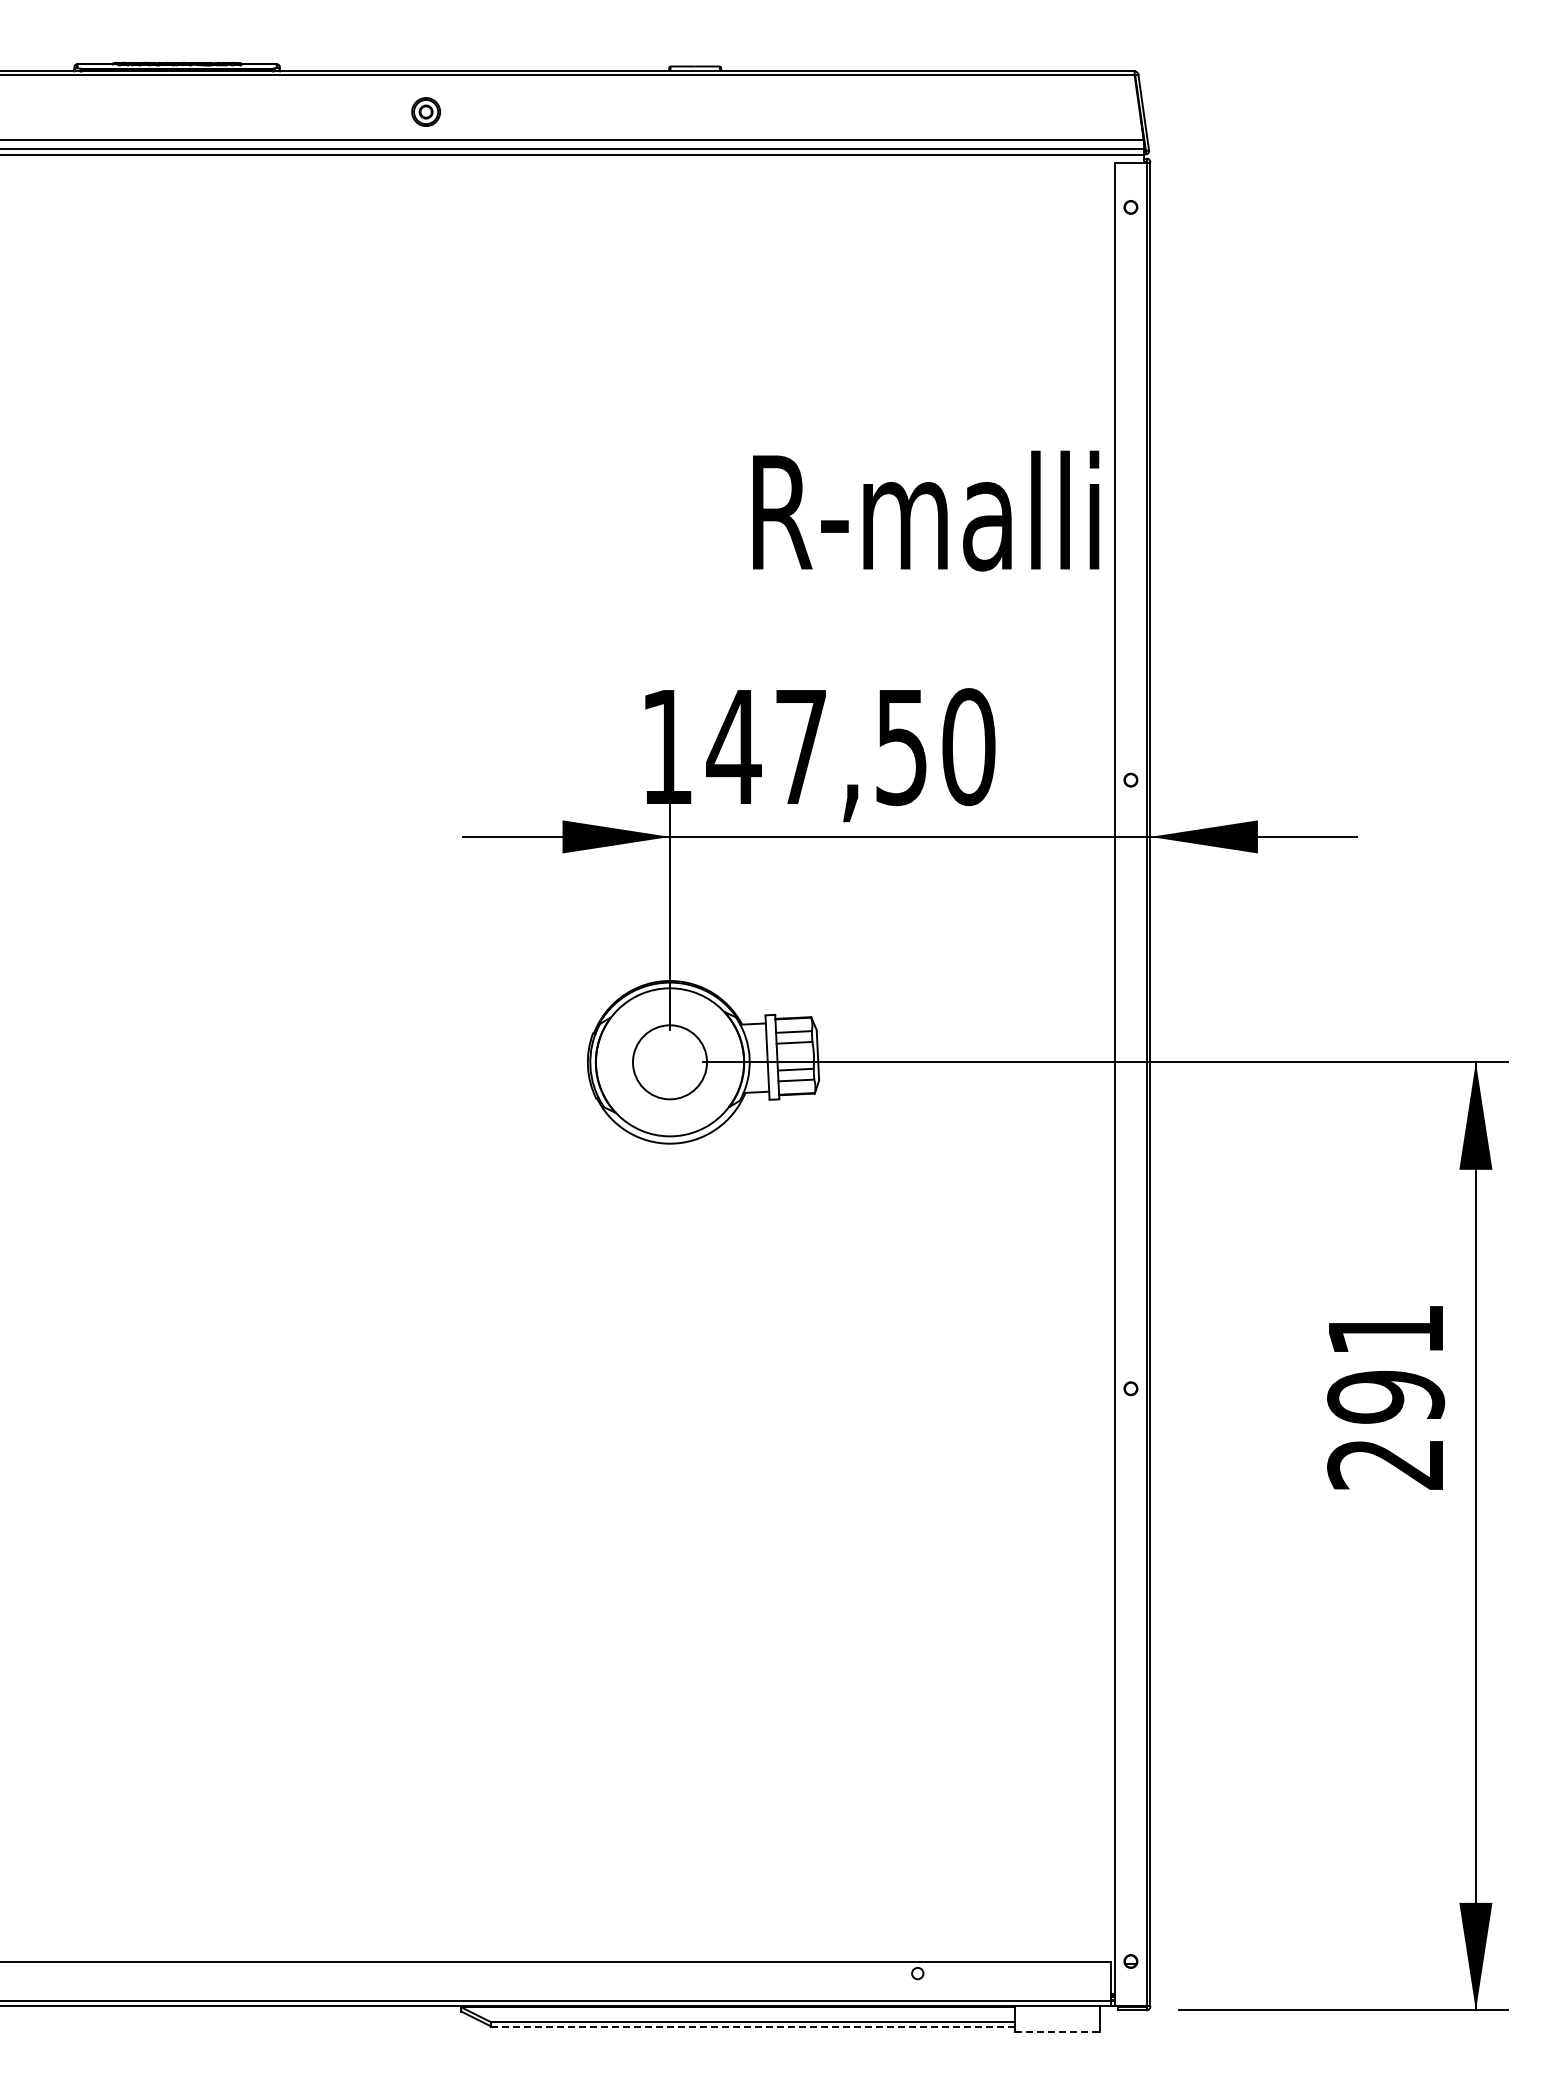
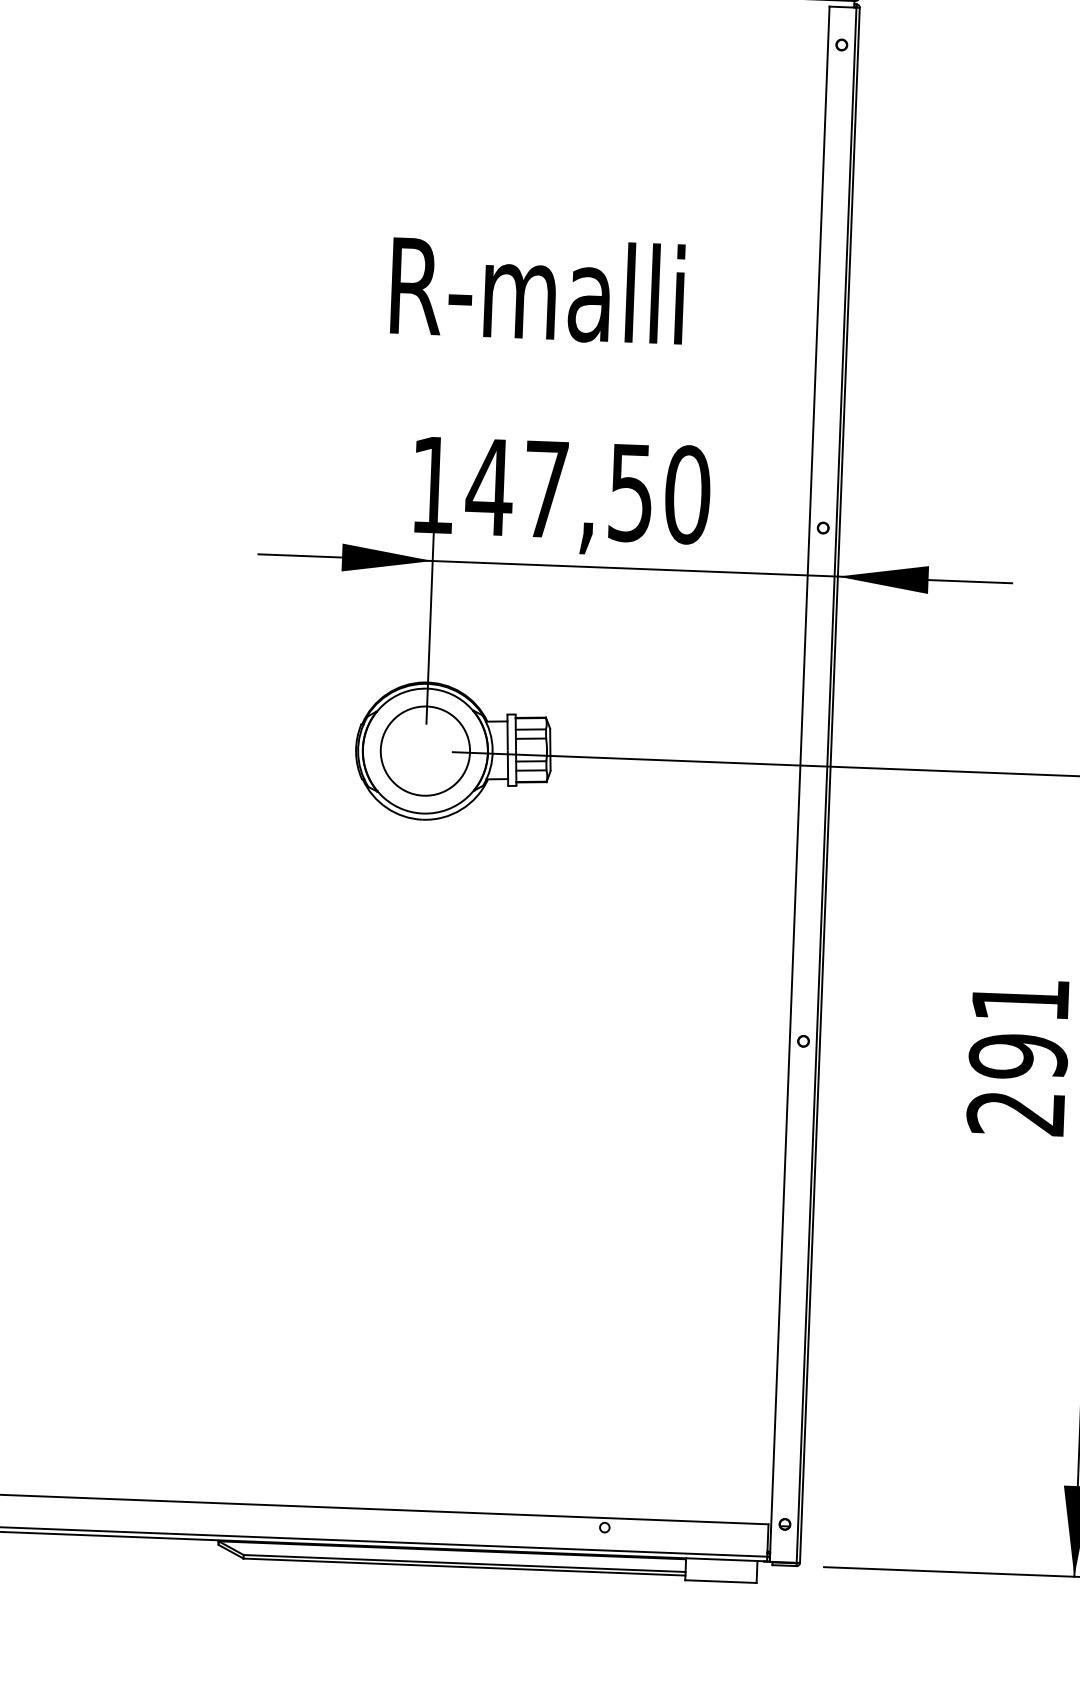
text: (926, 510) -> (538, 289), moved
circle: (669, 1062) -> (424, 751), size x1.43
line: (753, 2026) -> (464, 1566), dashed -> solid
line: (1058, 2032) -> (721, 1581), dashed -> solid

